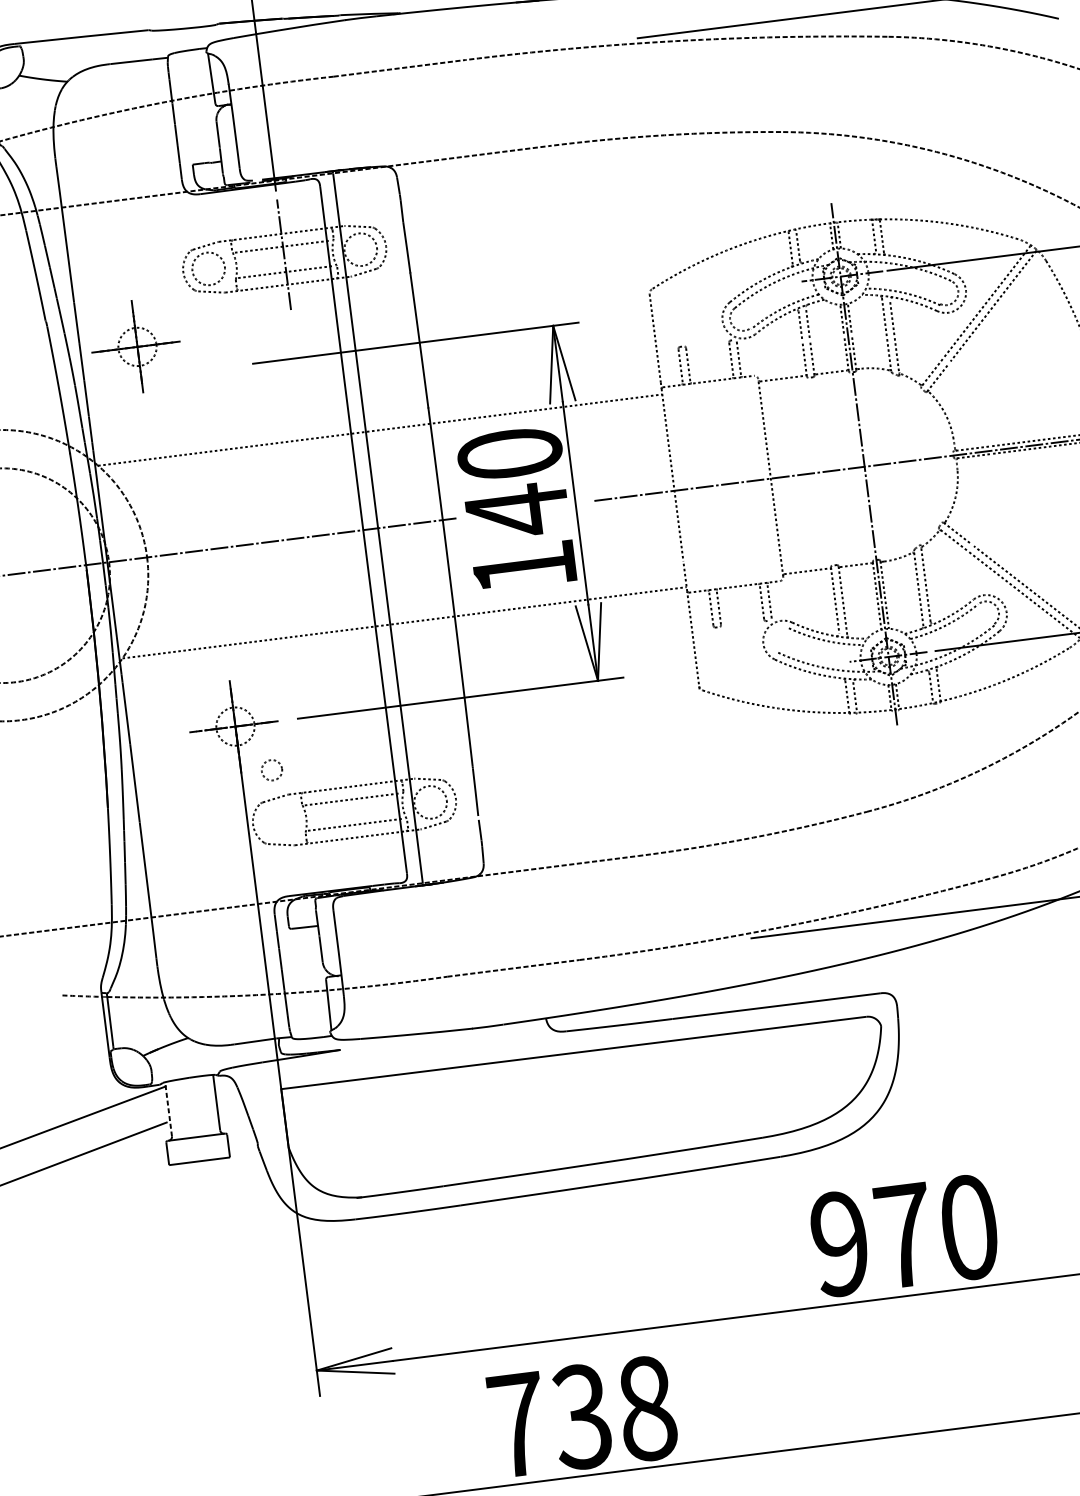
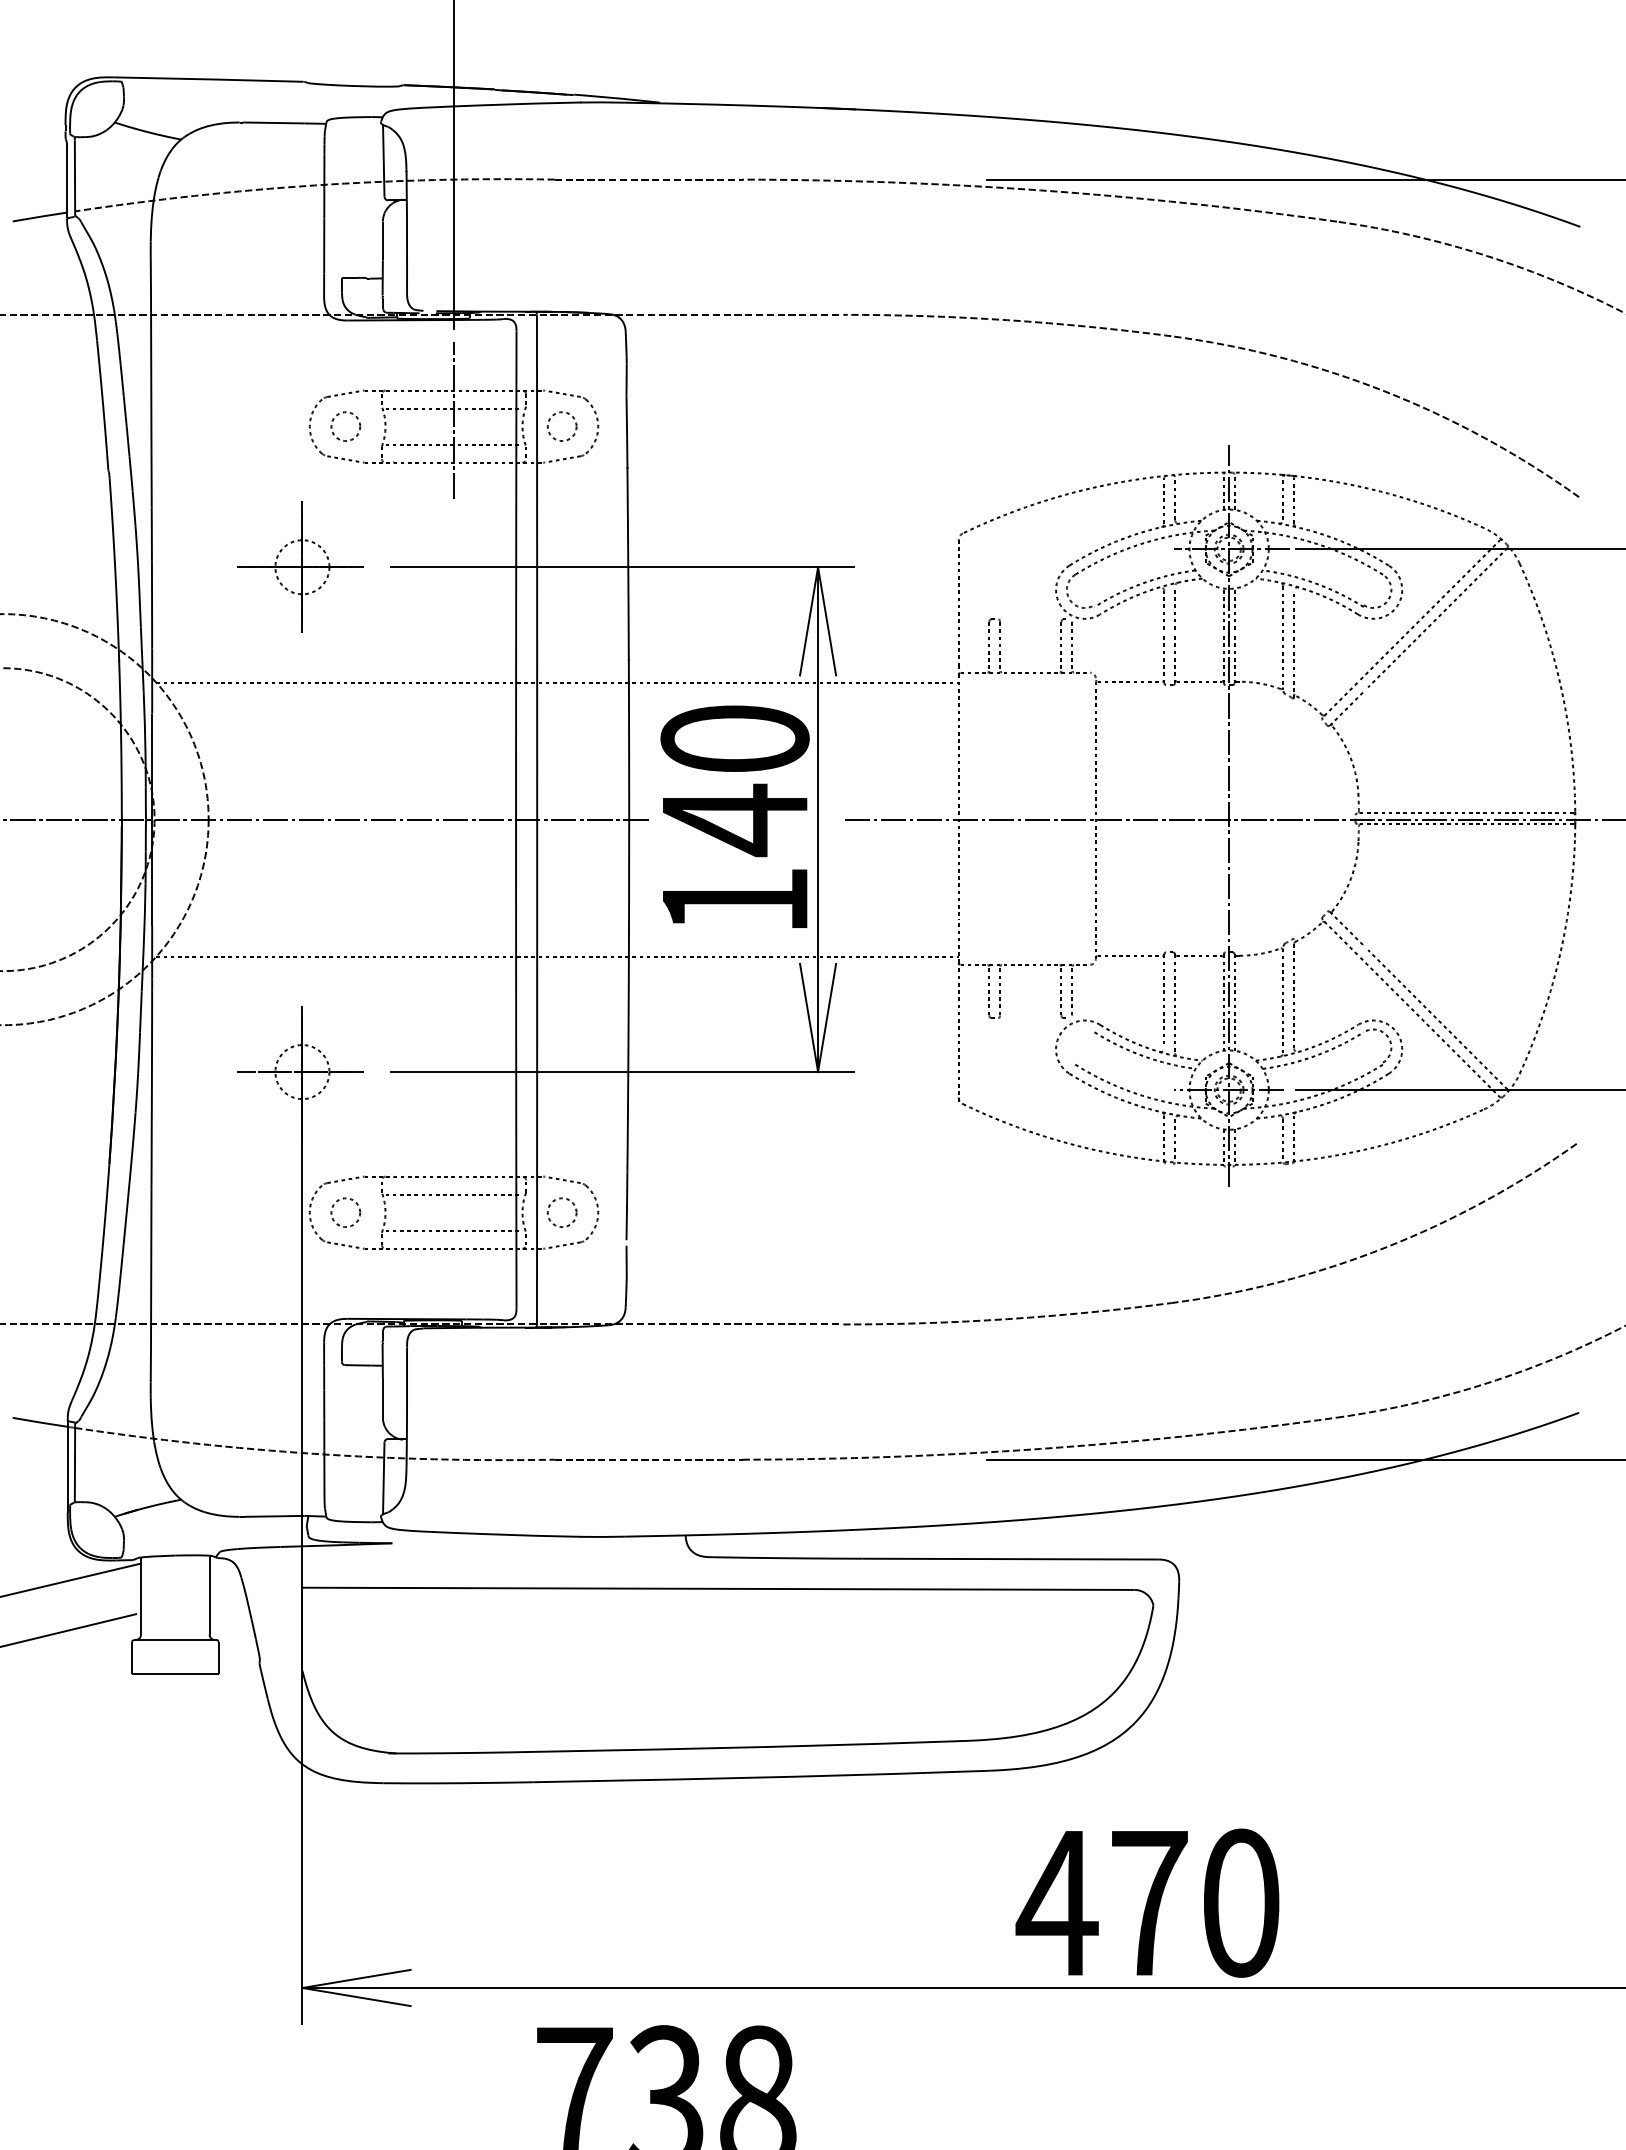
circle: (360, 249) -> (561, 426), size x0.62
circle: (208, 268) -> (345, 426), size x0.62
part: (136, 346) -> (300, 566), moved
circle: (271, 770) -> (345, 1212), moved
circle: (430, 802) -> (561, 1212), size x0.62
arc: (82, 996) -> (40, 1422), dashed -> solid
line: (168, 1109) -> (141, 1596), dashed -> solid
text: (839, 1243) -> (1056, 1902), 970 -> 470

